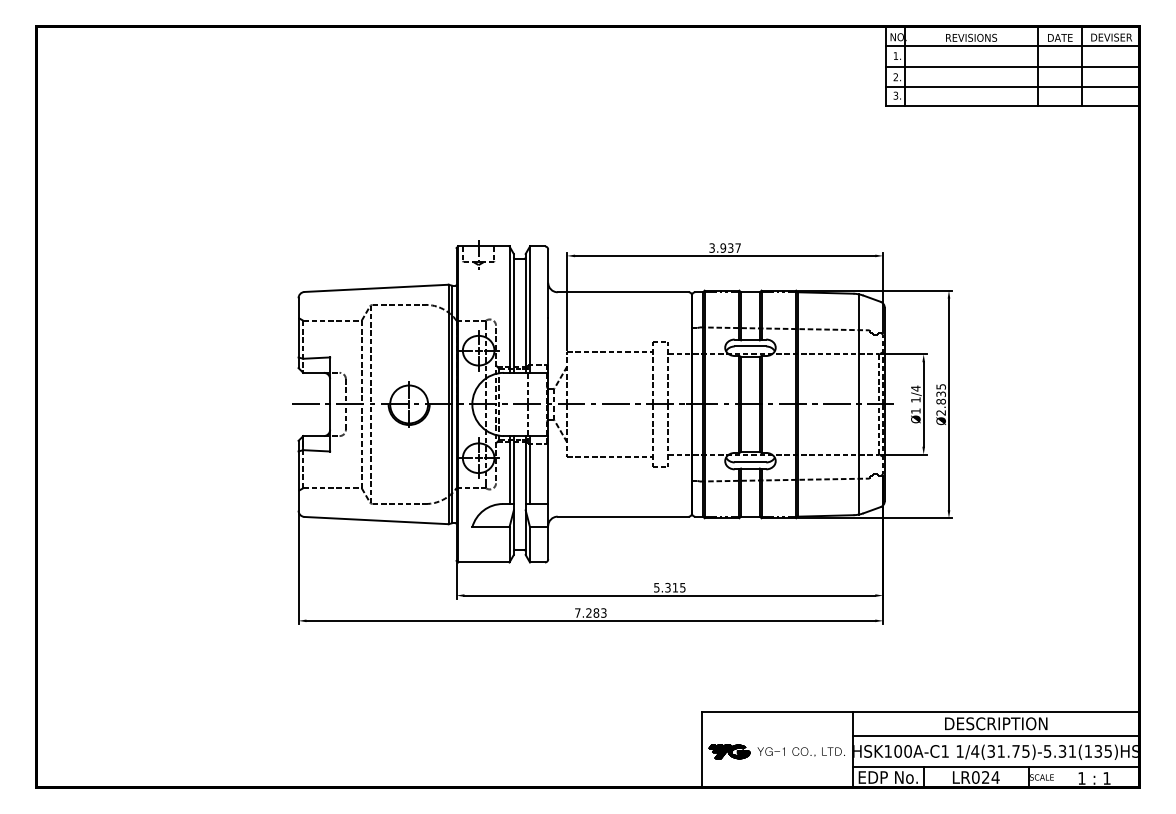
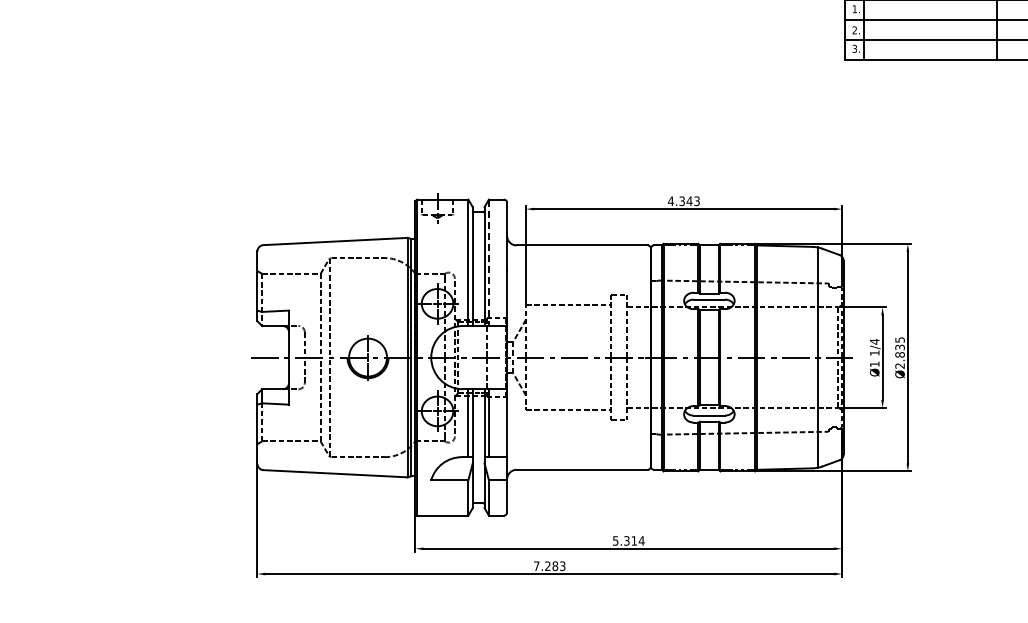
text: (724, 247) -> (683, 200), 3.937 -> 4.343
line: (530, 310) -> (489, 263), solid -> dashed
text: (682, 587) -> (641, 540), 5.315 -> 5.314

